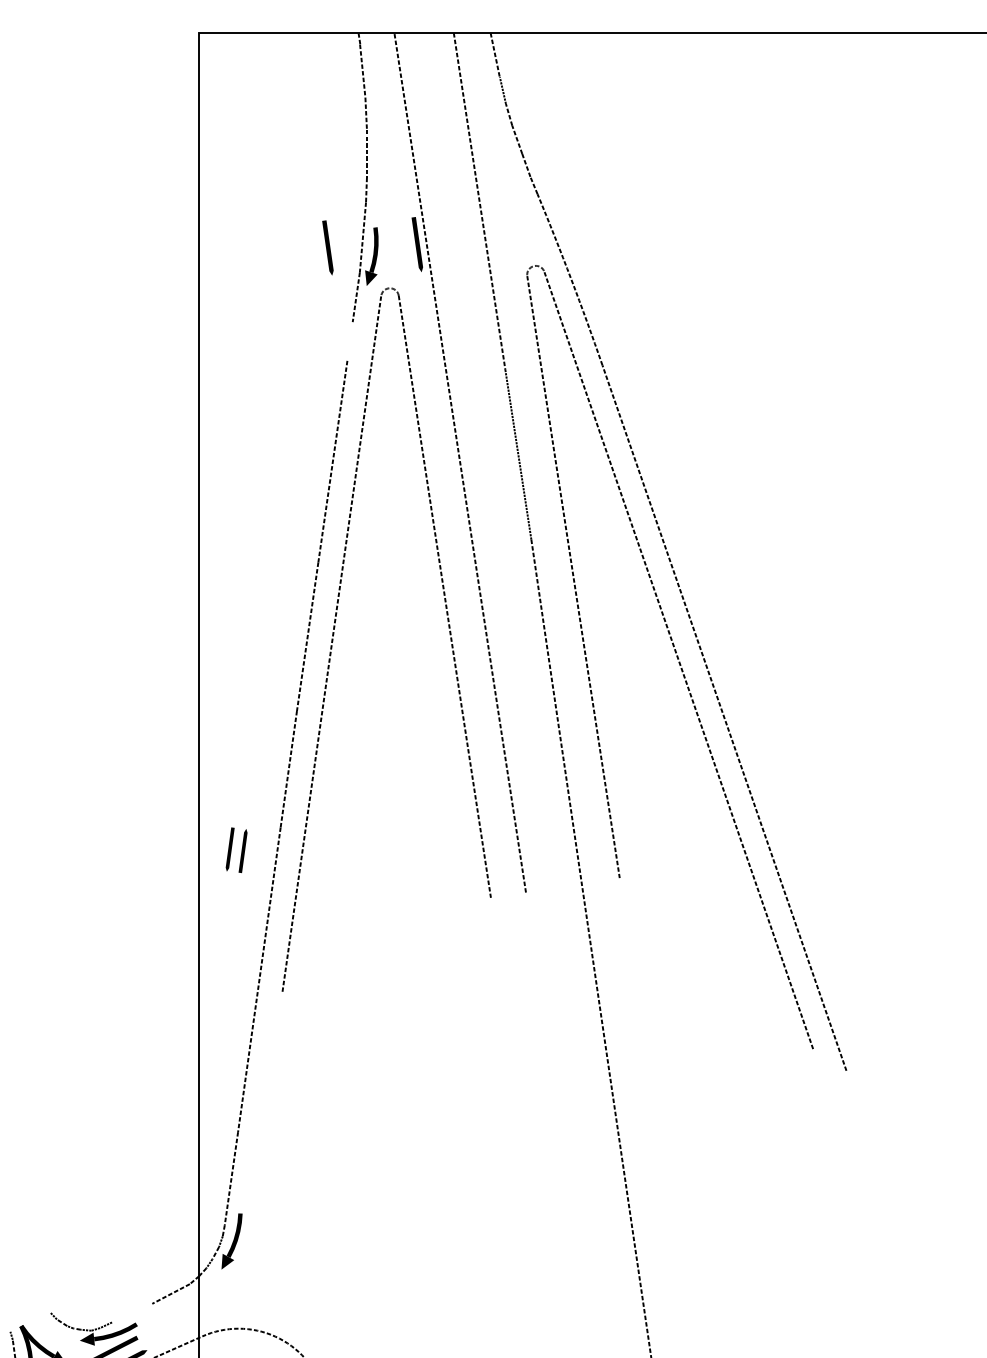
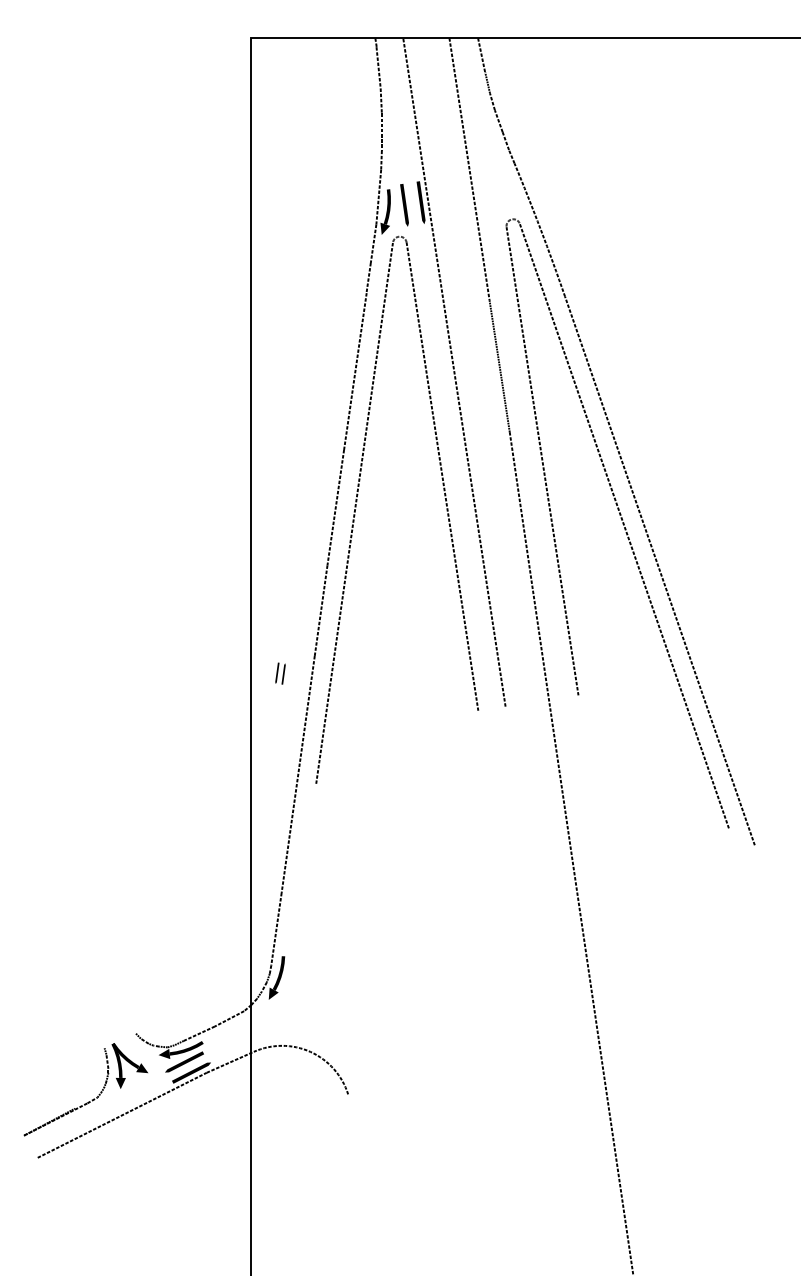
line: (327, 248) -> (404, 205), moved
line: (349, 342) -> (368, 278), added
part: (236, 849) -> (280, 673), size x0.62
line: (131, 1312) -> (198, 1033), added

